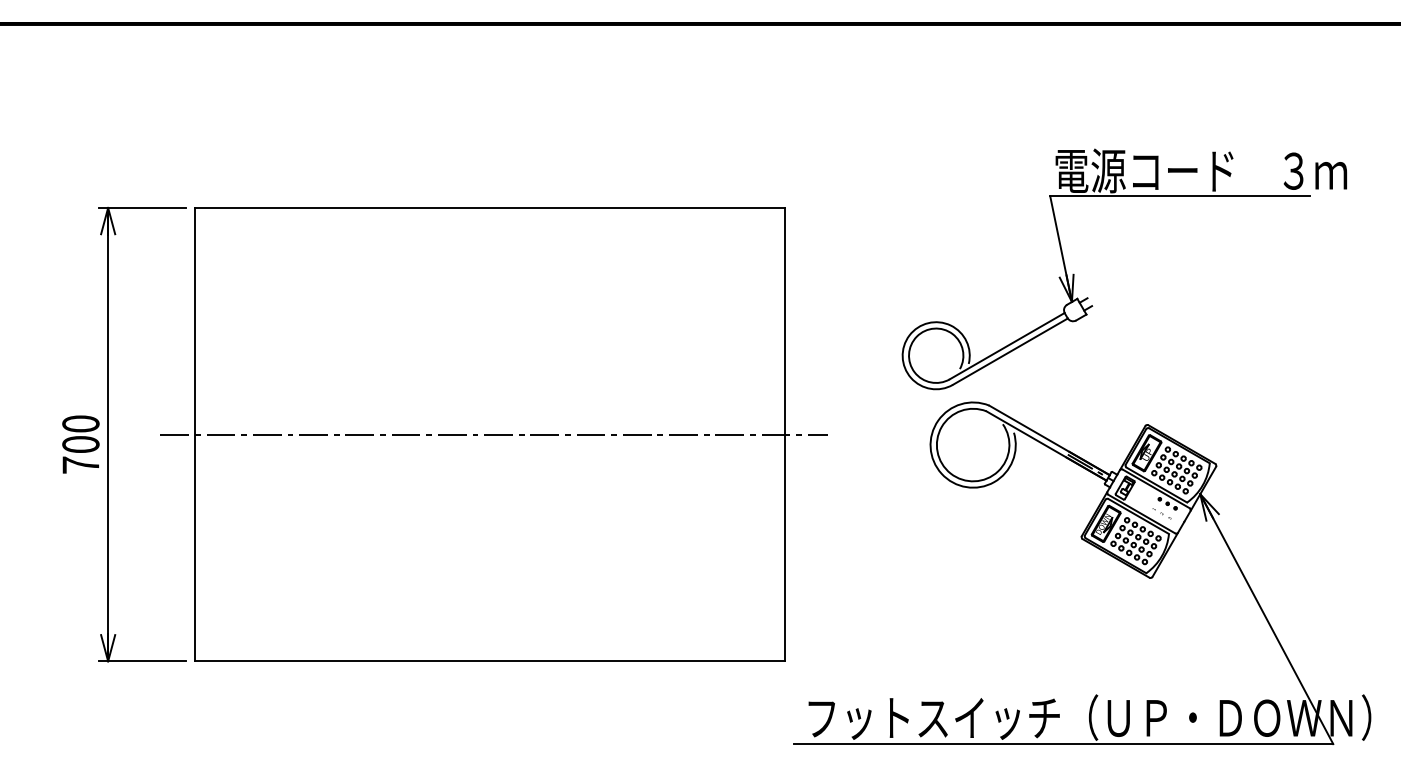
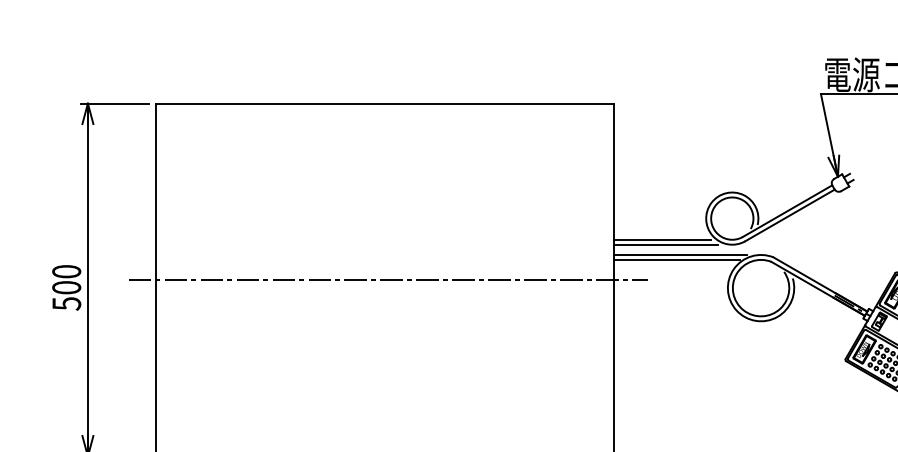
line: (846, 382) -> (662, 239), added
line: (851, 389) -> (666, 244), added
line: (869, 402) -> (680, 255), added
line: (864, 409) -> (676, 260), added
text: (80, 465) -> (66, 304), 700 -> 500

